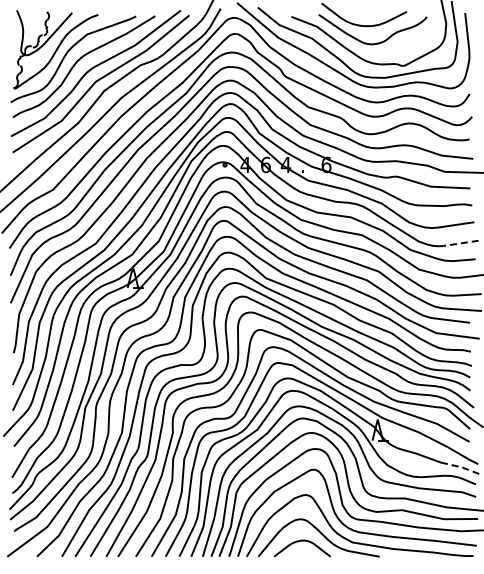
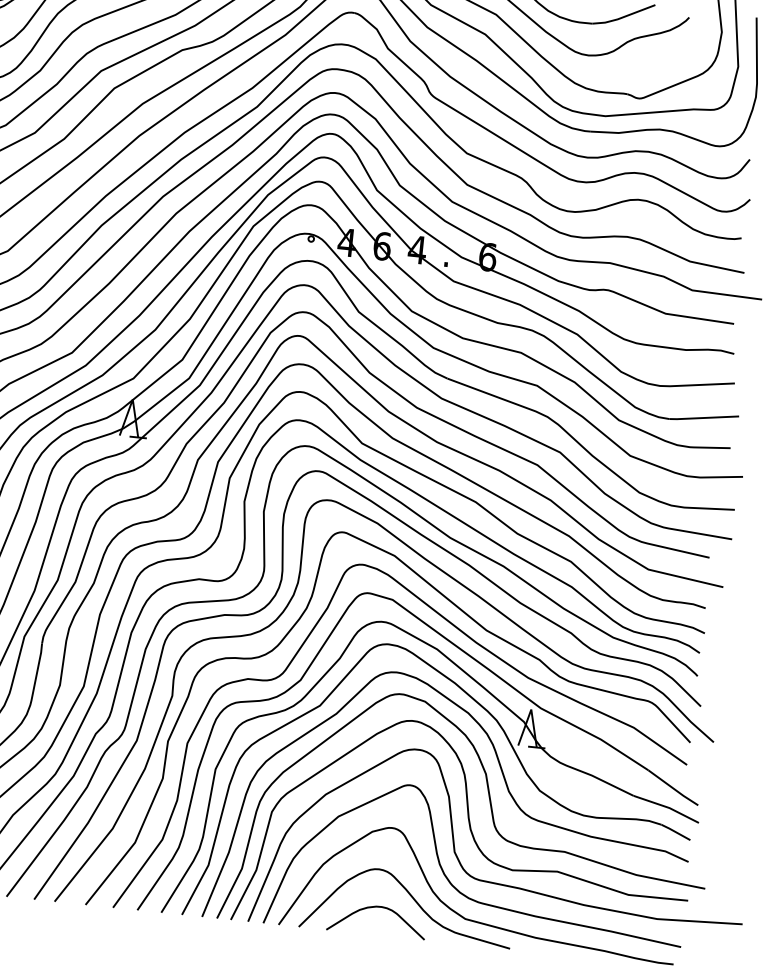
line: (458, 243) -> (703, 417), dashed -> solid
line: (461, 467) -> (668, 808), dashed -> solid

